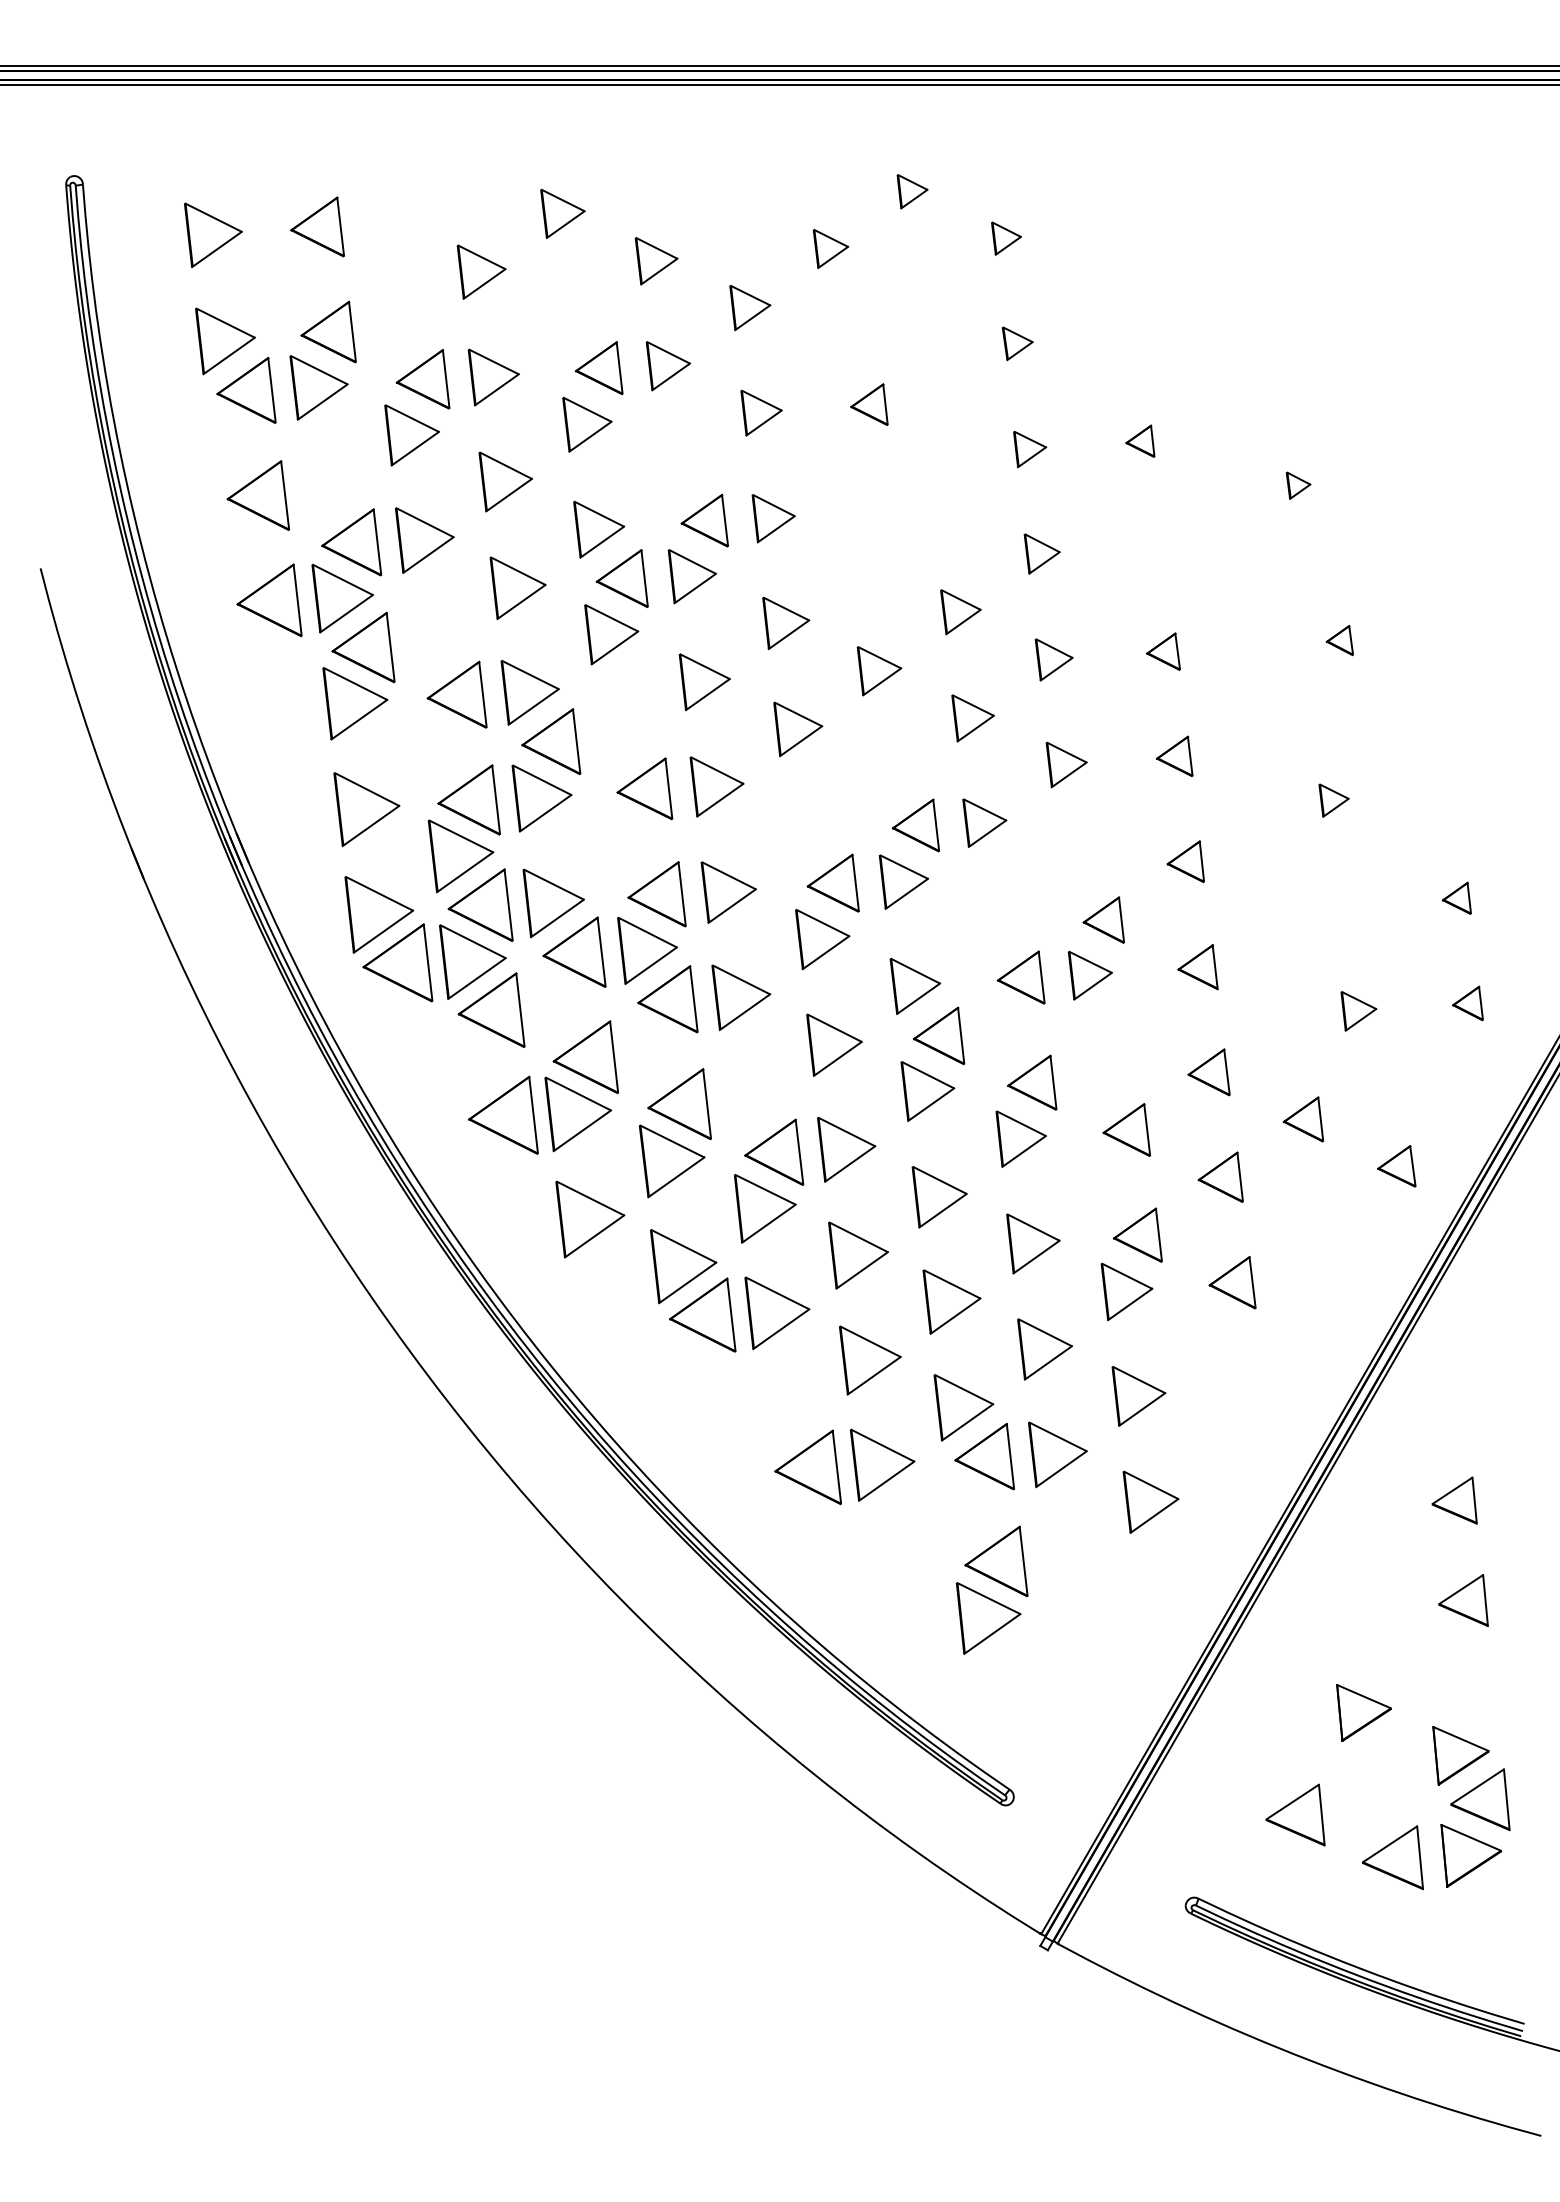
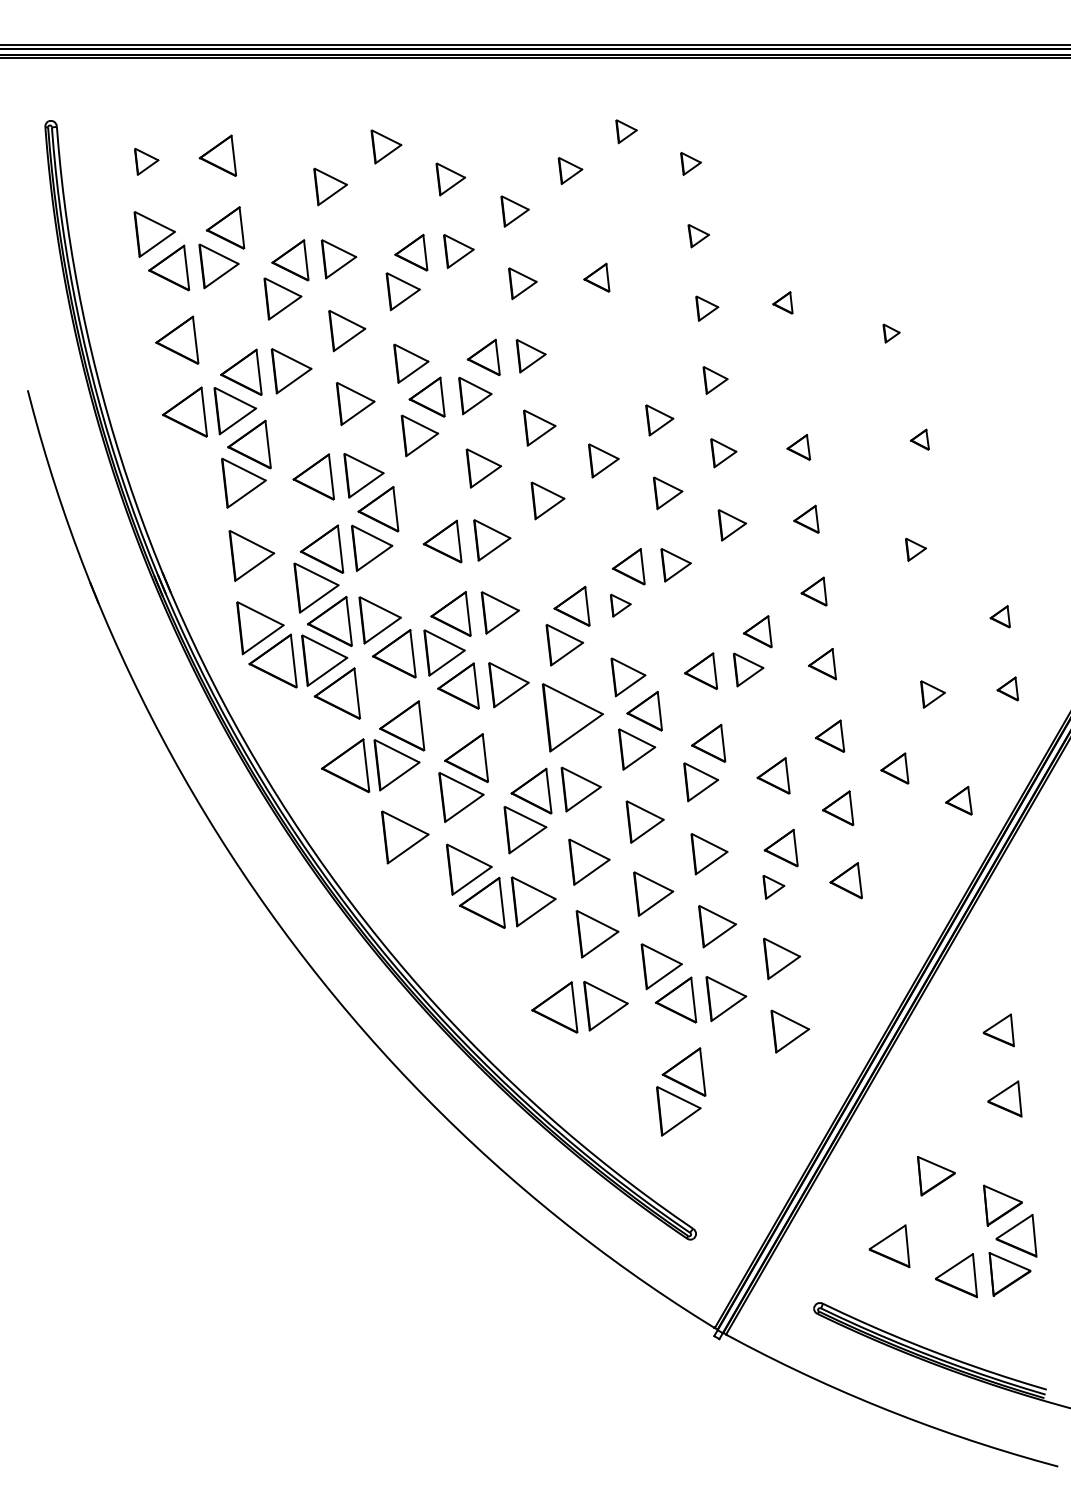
part: (213, 235) -> (146, 161), size x0.6
part: (903, 881) -> (620, 605), size x0.6
part: (833, 1044) -> (572, 717), size x1.6
part: (1126, 1292) -> (773, 887), size x0.6

